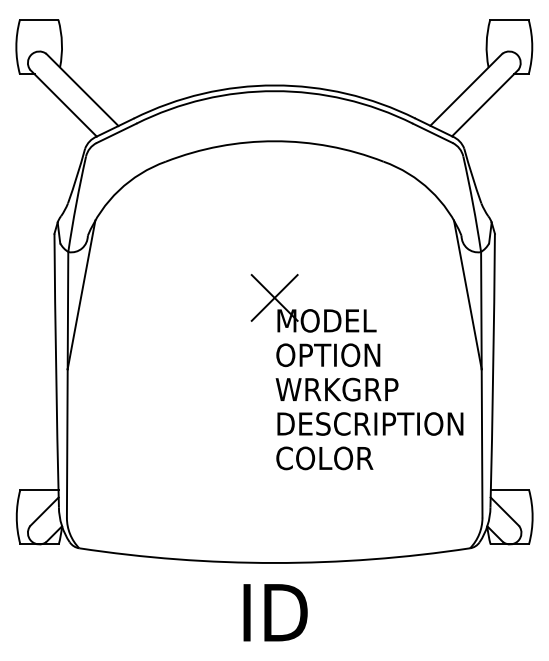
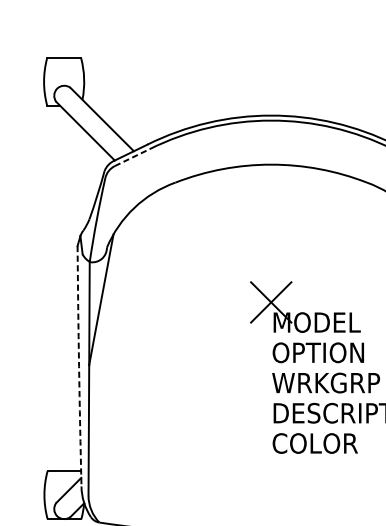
line: (116, 133) -> (132, 157), solid -> dashed
arc: (56, 370) -> (79, 366), solid -> dashed

